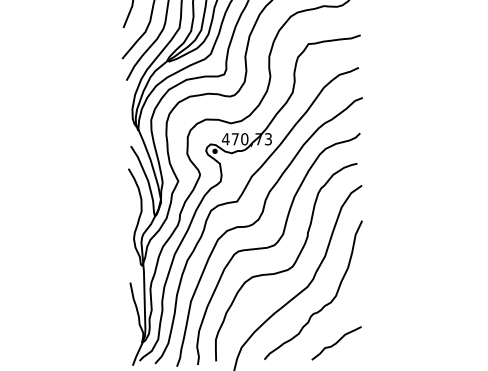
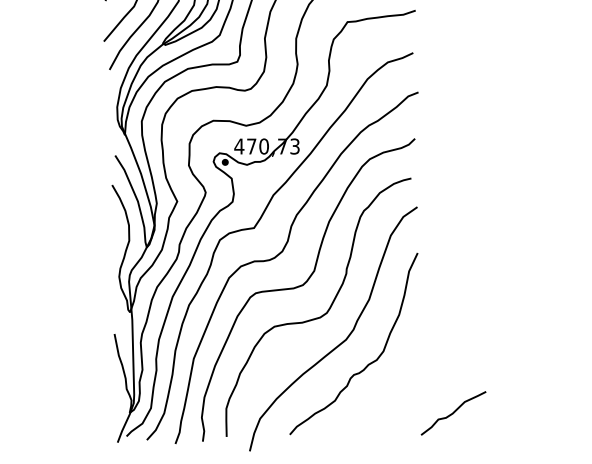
curve: (336, 343) -> (453, 413), moved

